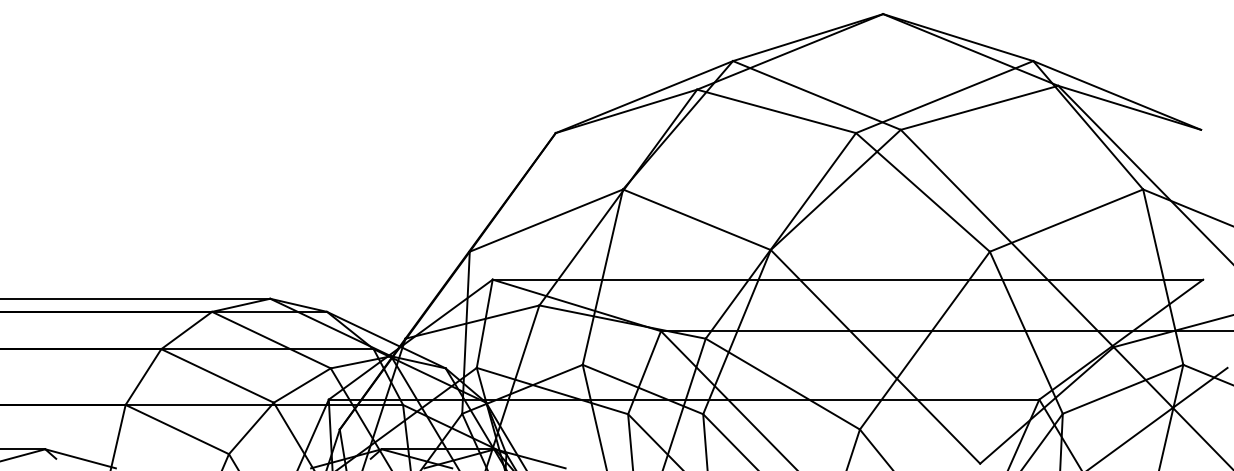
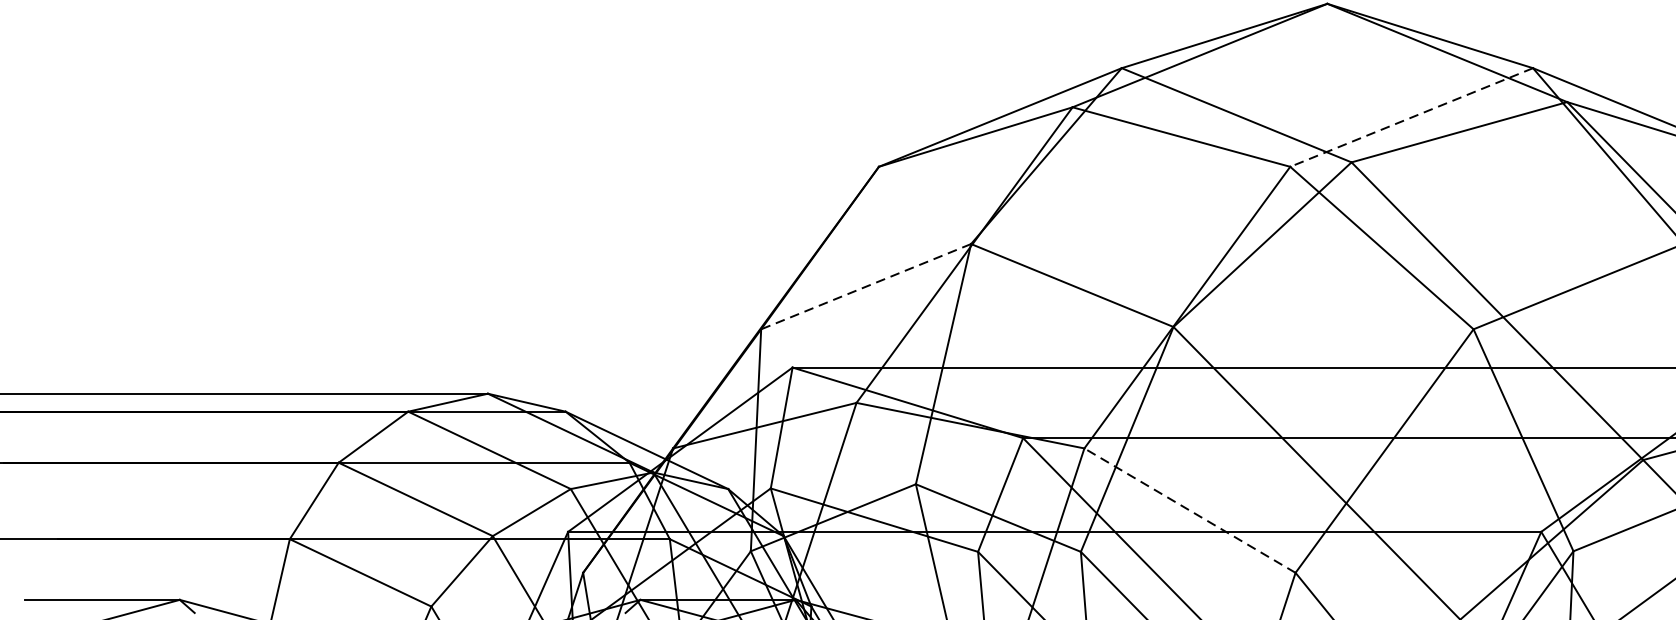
line: (944, 97) -> (1411, 118), solid -> dashed
line: (546, 220) -> (866, 286), solid -> dashed
line: (782, 383) -> (1189, 509), solid -> dashed

